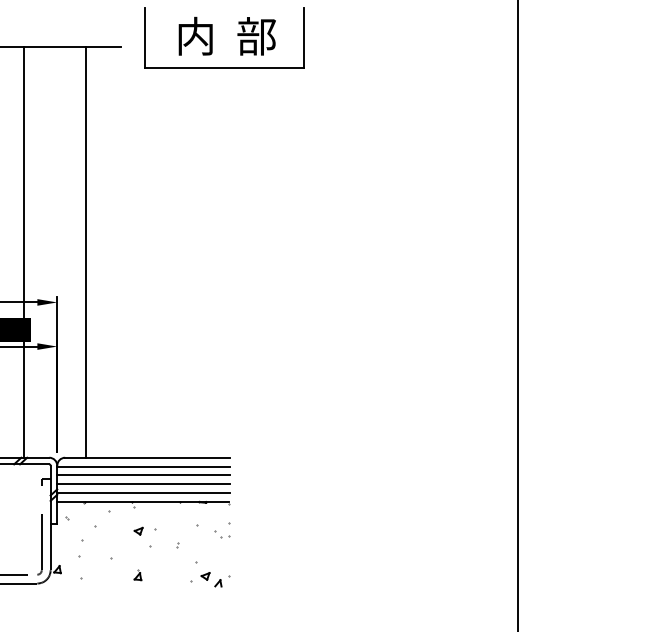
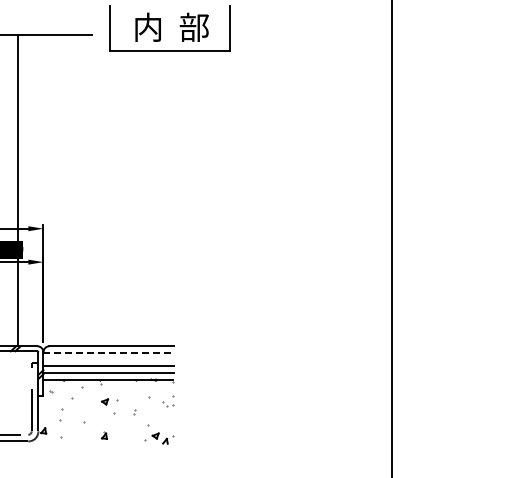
line: (86, 251) -> (65, 190), removed
line: (144, 465) -> (109, 352), solid -> dashed
line: (143, 475) -> (108, 359), removed

